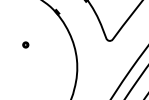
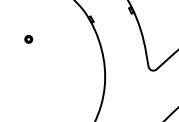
part: (25, 44) -> (28, 38), moved

